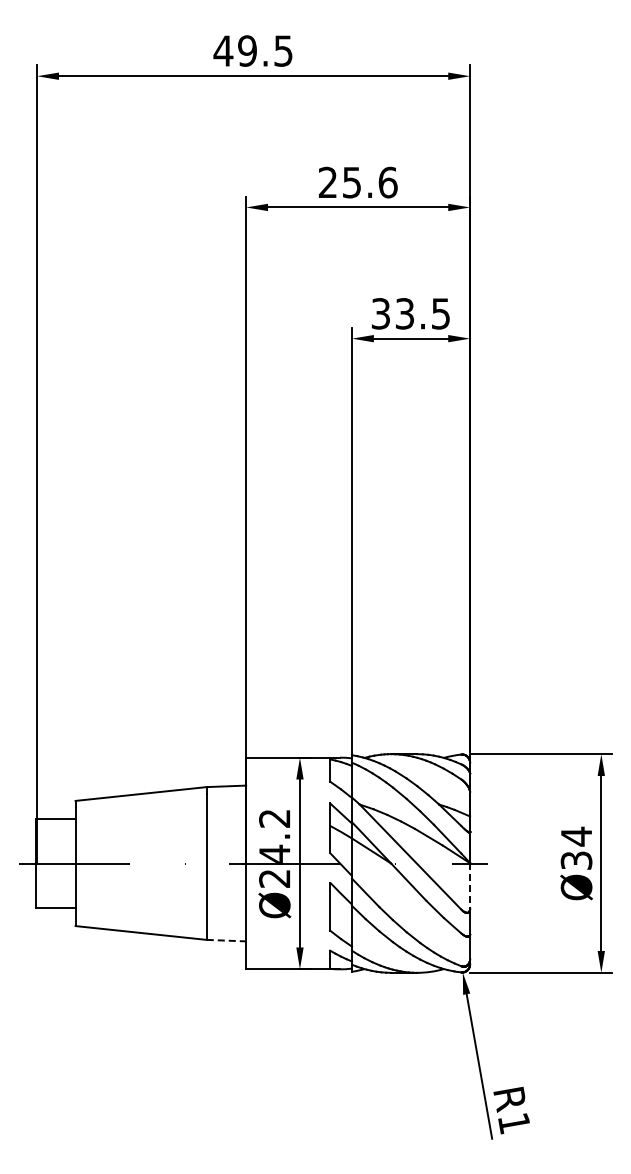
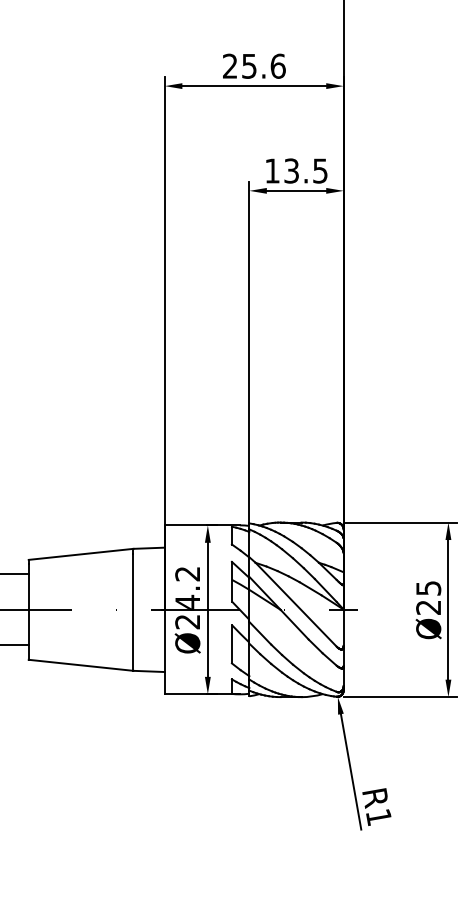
text: (380, 313) -> (272, 170), 33.5 -> 13.5
text: (576, 847) -> (428, 597), Ø34 -> Ø25
line: (470, 885) -> (343, 627), dashed -> solid
line: (226, 940) -> (149, 671), dashed -> solid

